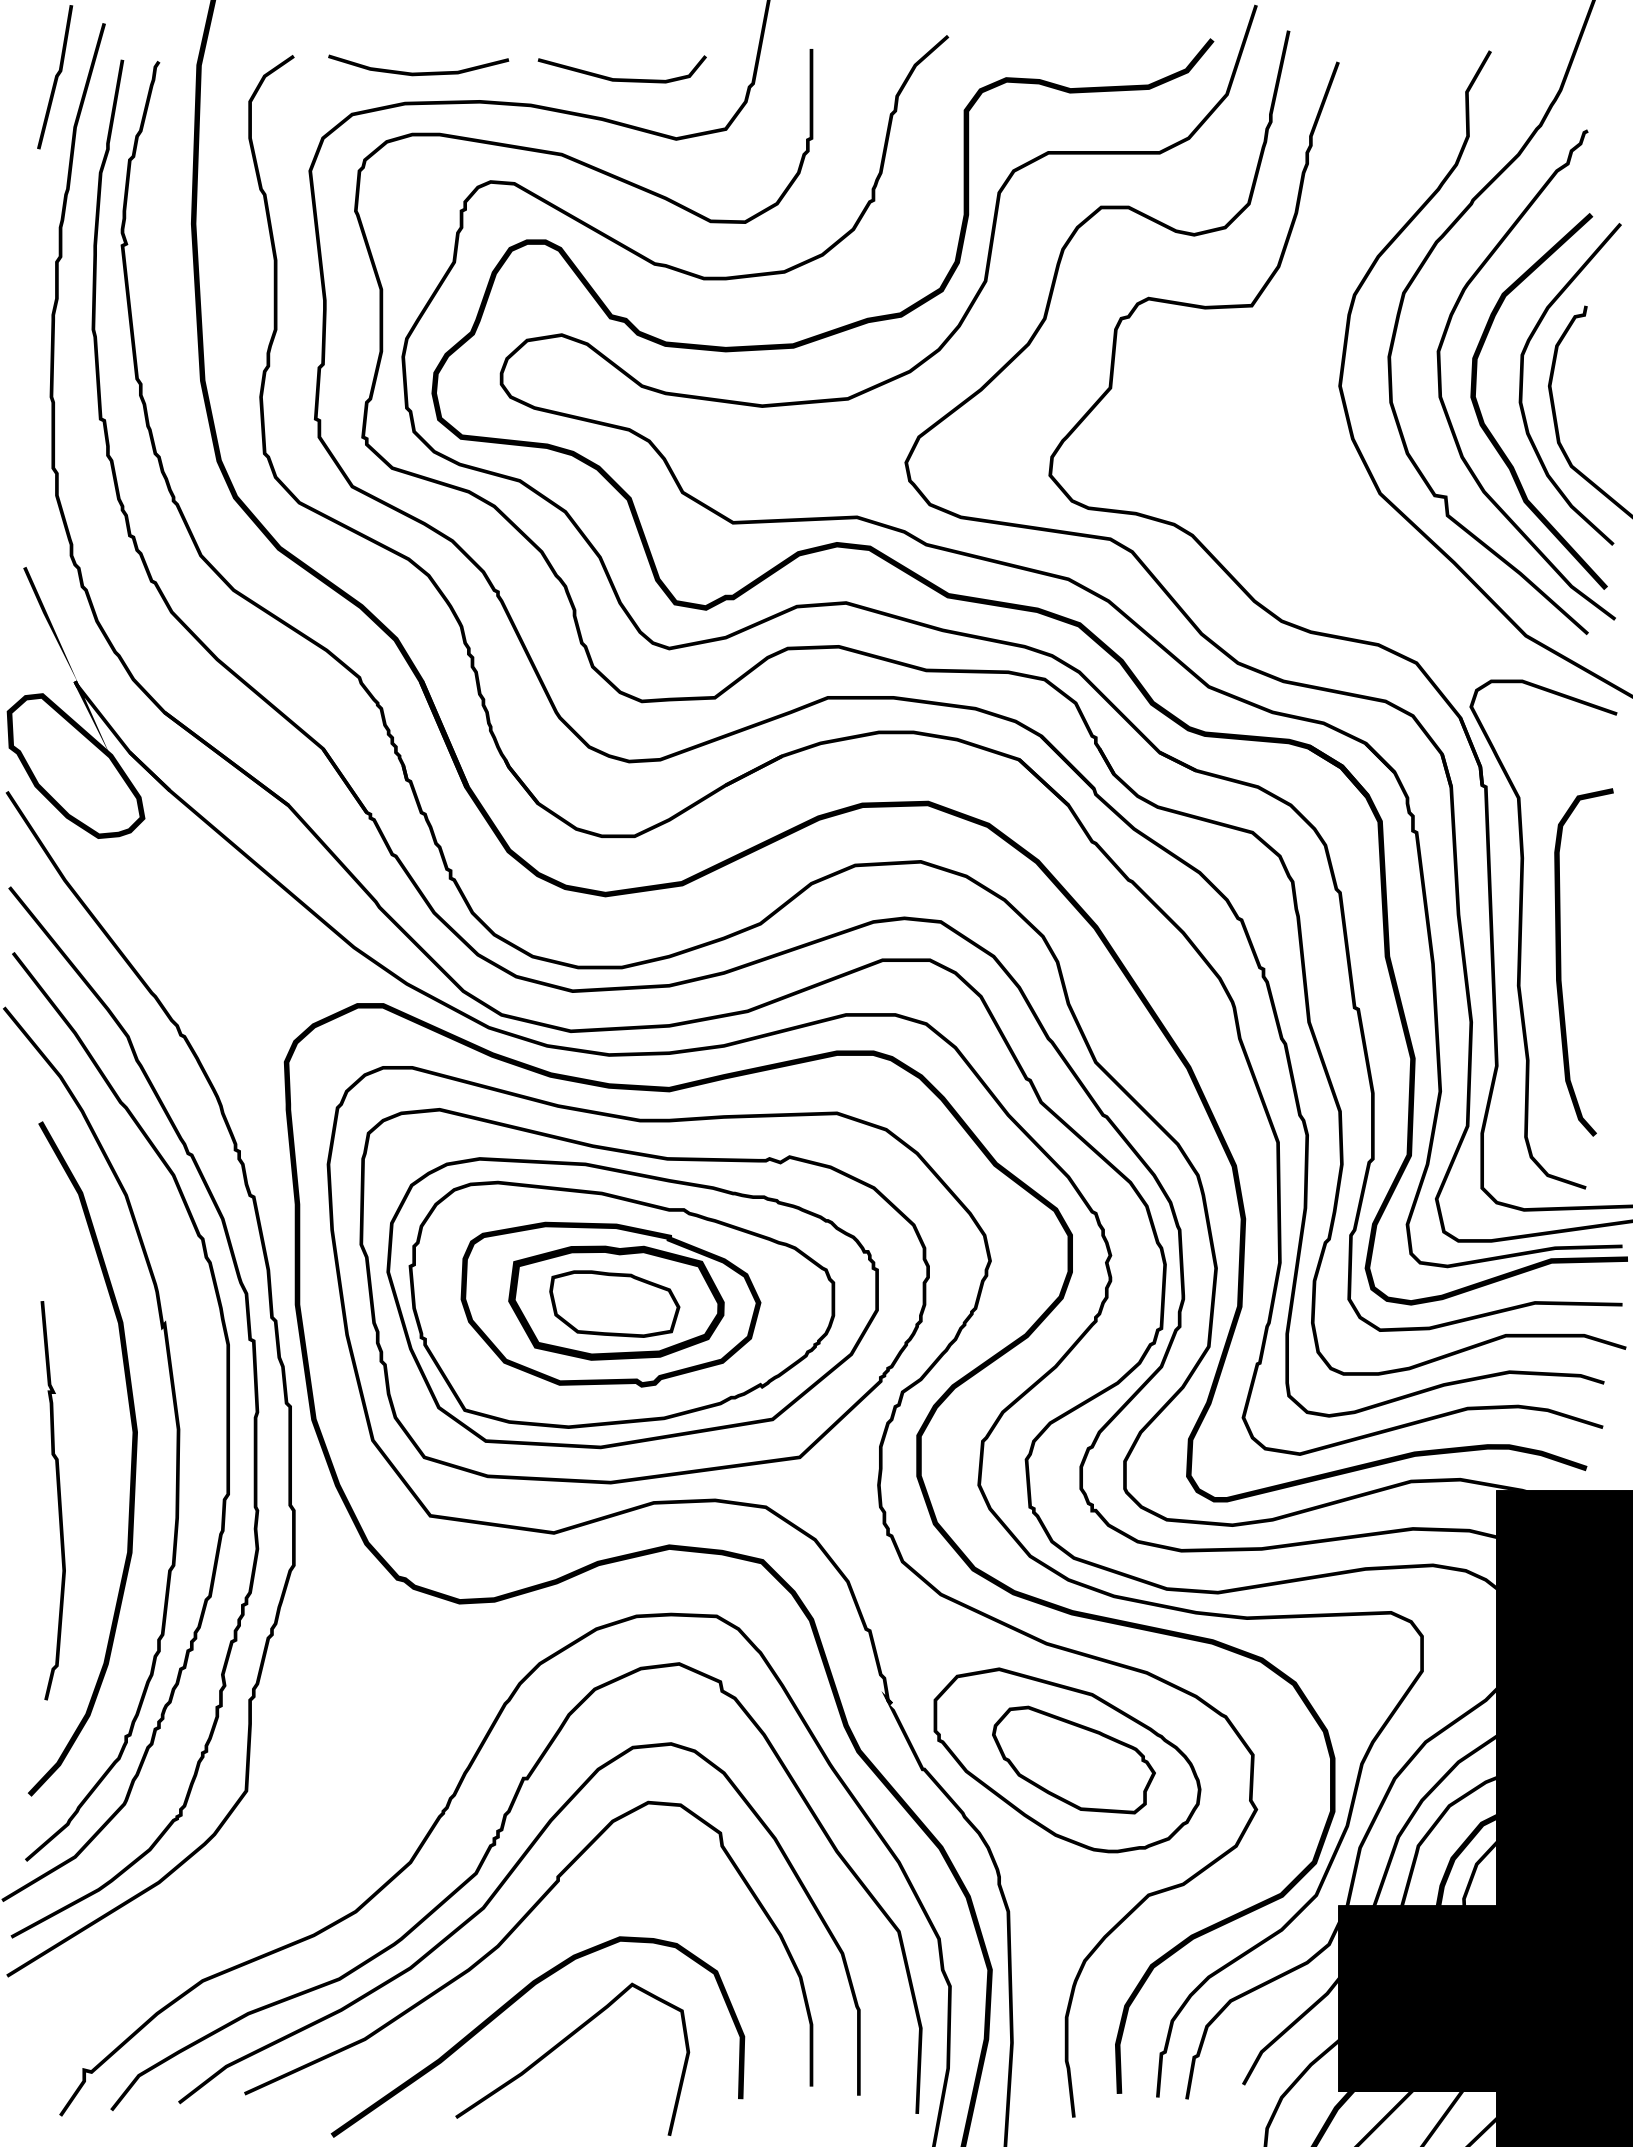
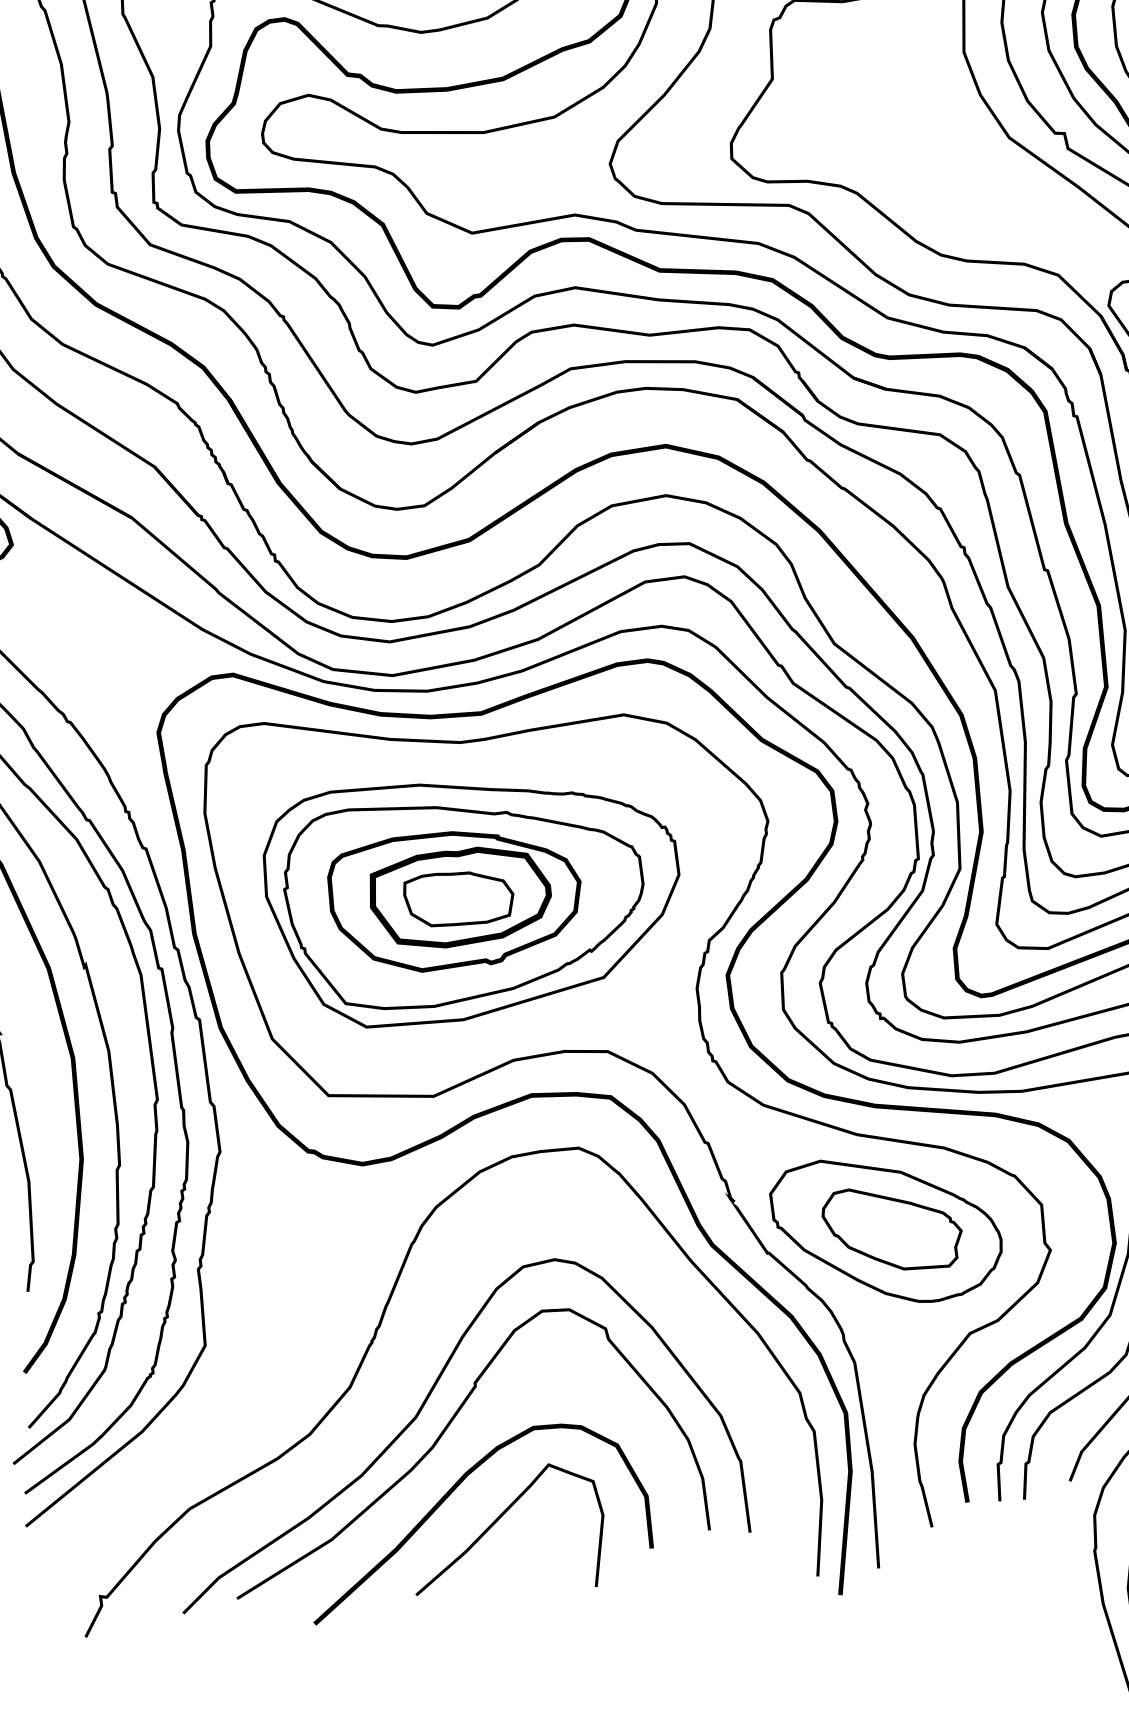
part: (644, 1296) -> (483, 888), removed
curve: (480, 1869) -> (409, 1385), removed

